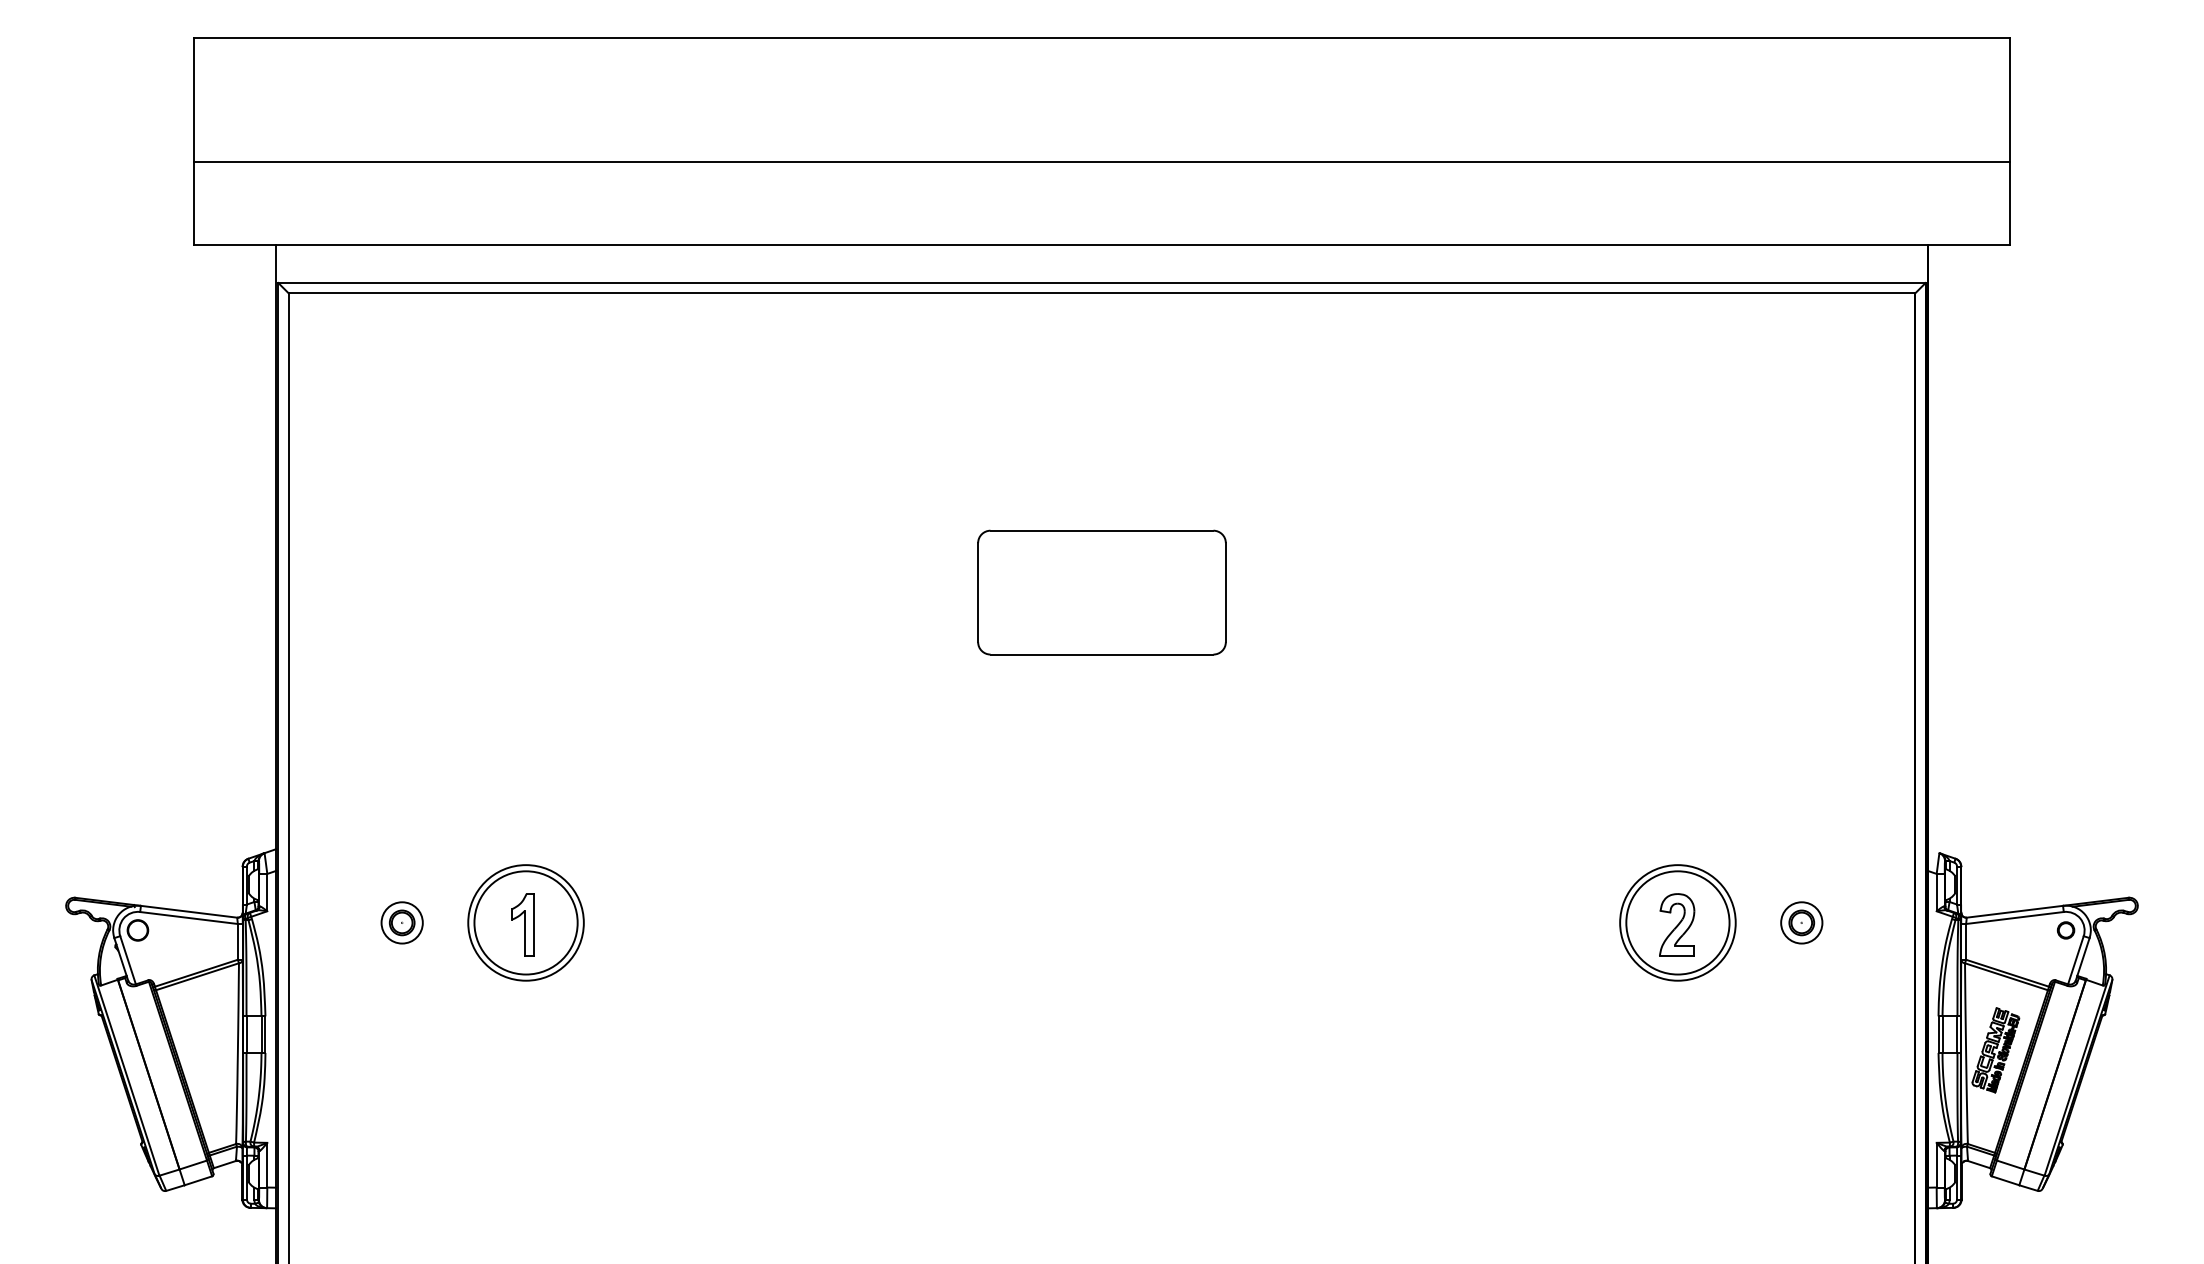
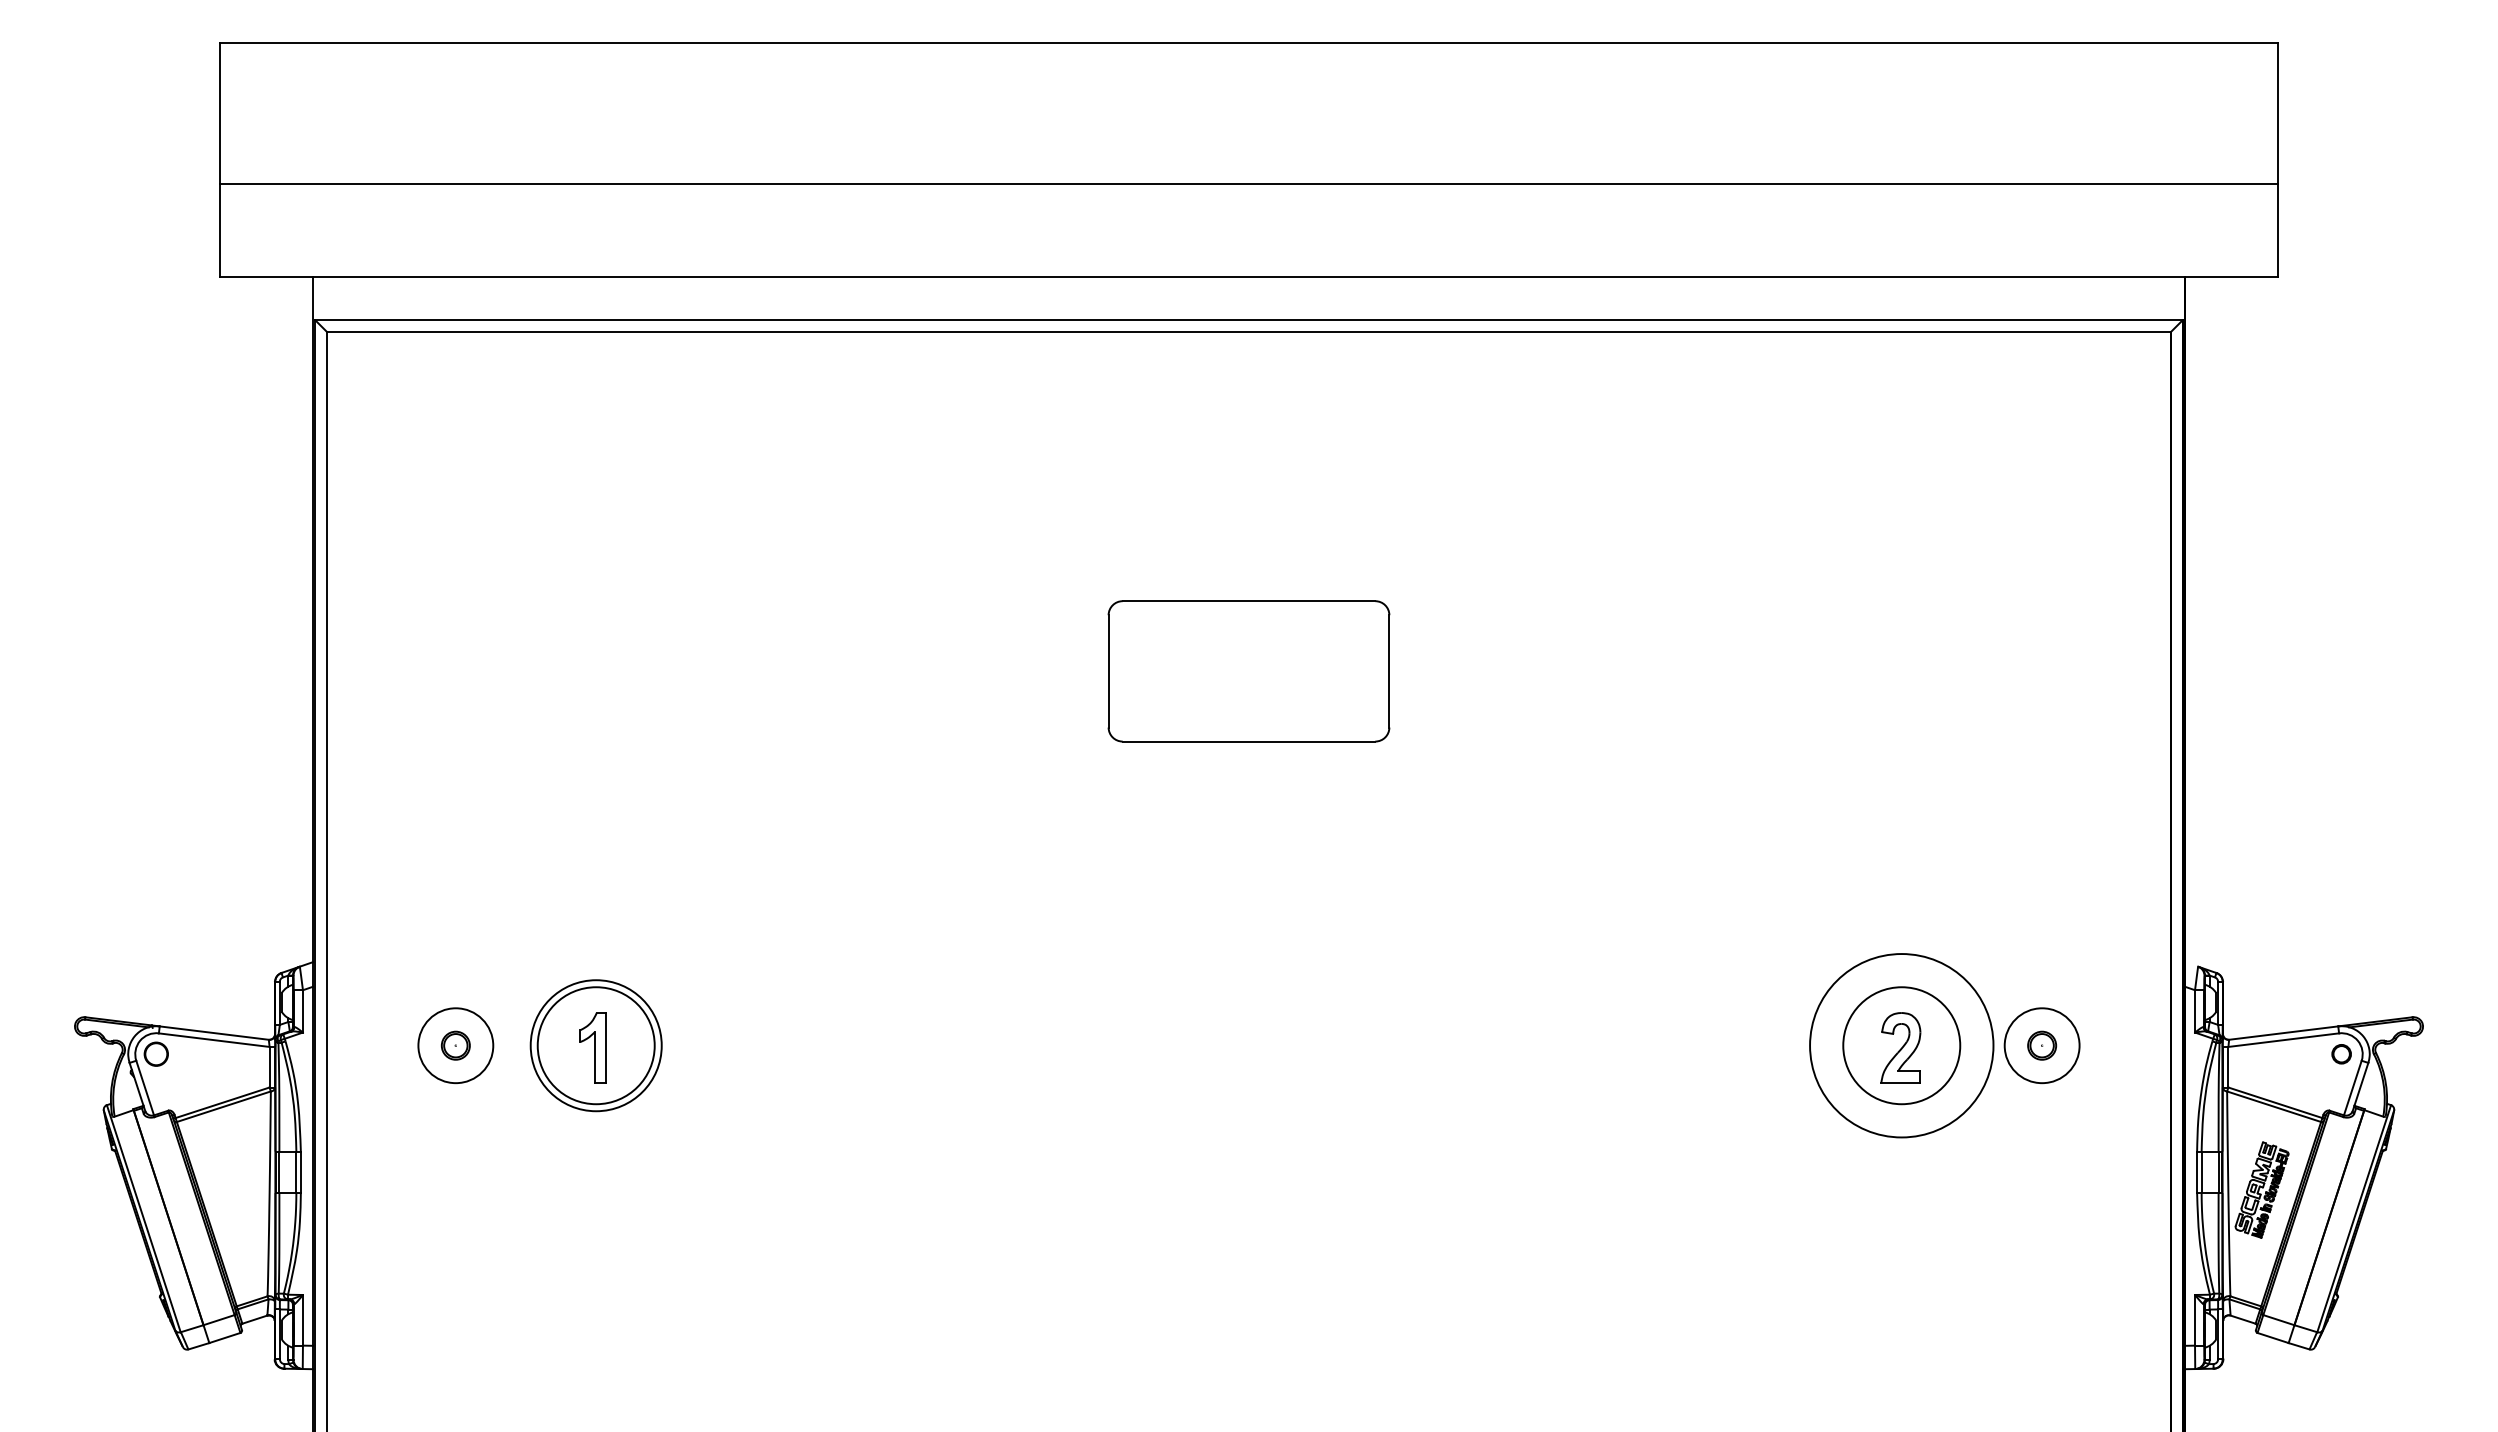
circle: (401, 922) -> (455, 1045), size x1.6
circle: (1677, 922) -> (1901, 1045), size x1.4
circle: (1801, 922) -> (2041, 1045), size x1.6

